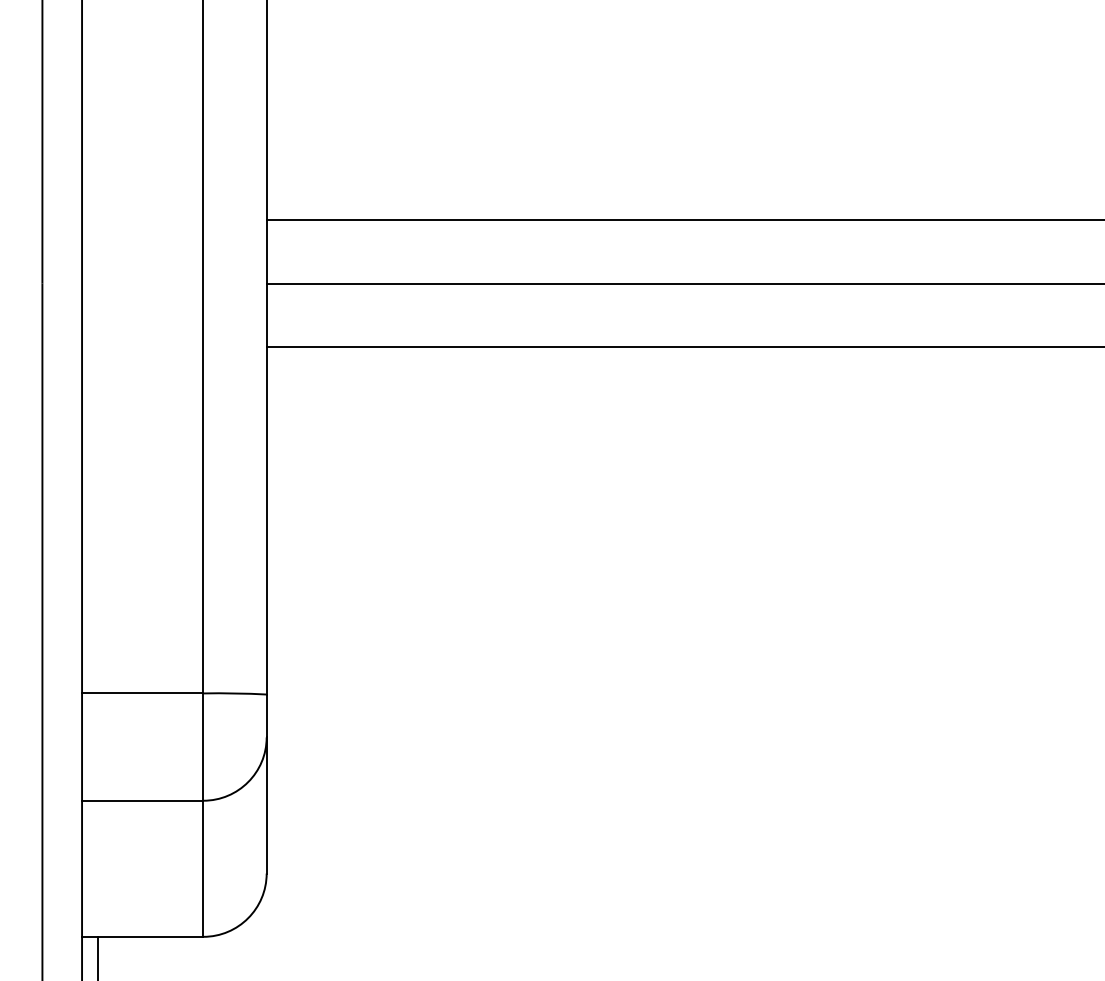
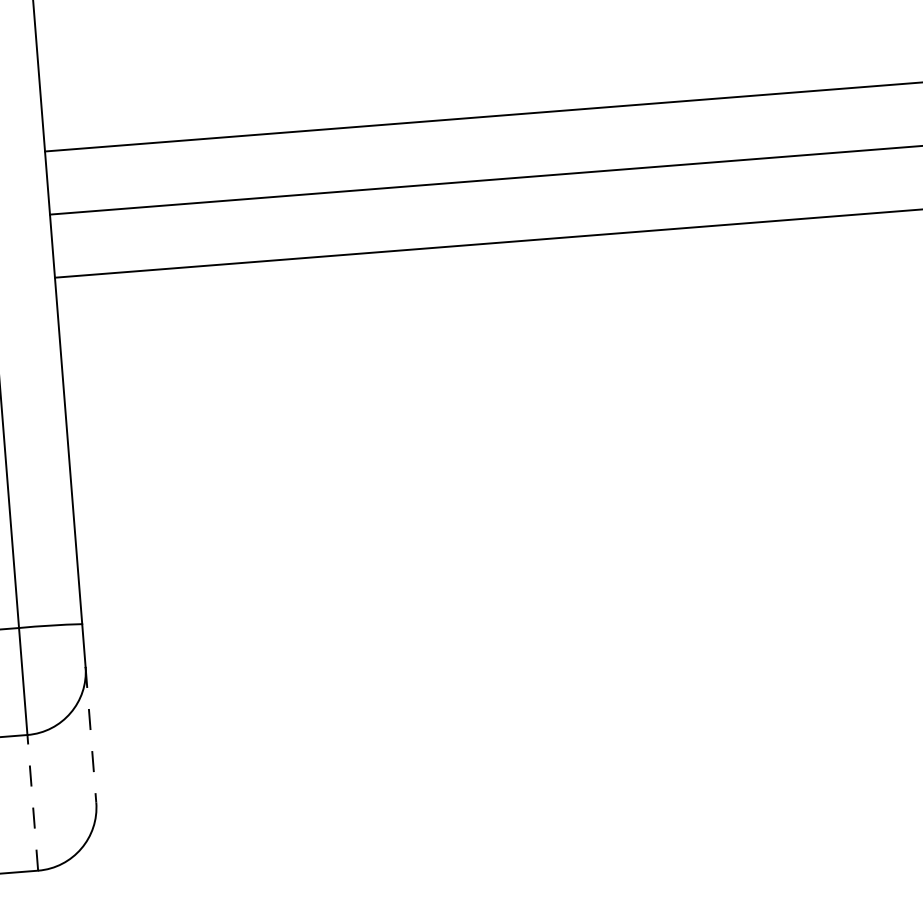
line: (266, 806) -> (90, 735), solid -> dashed
line: (203, 868) -> (32, 802), solid -> dashed

